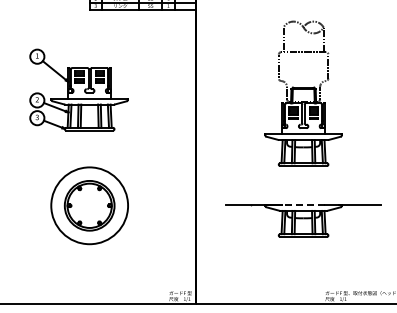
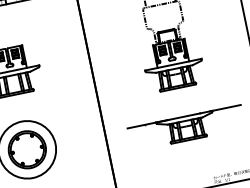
line: (303, 205) -> (184, 117), dashed -> solid

